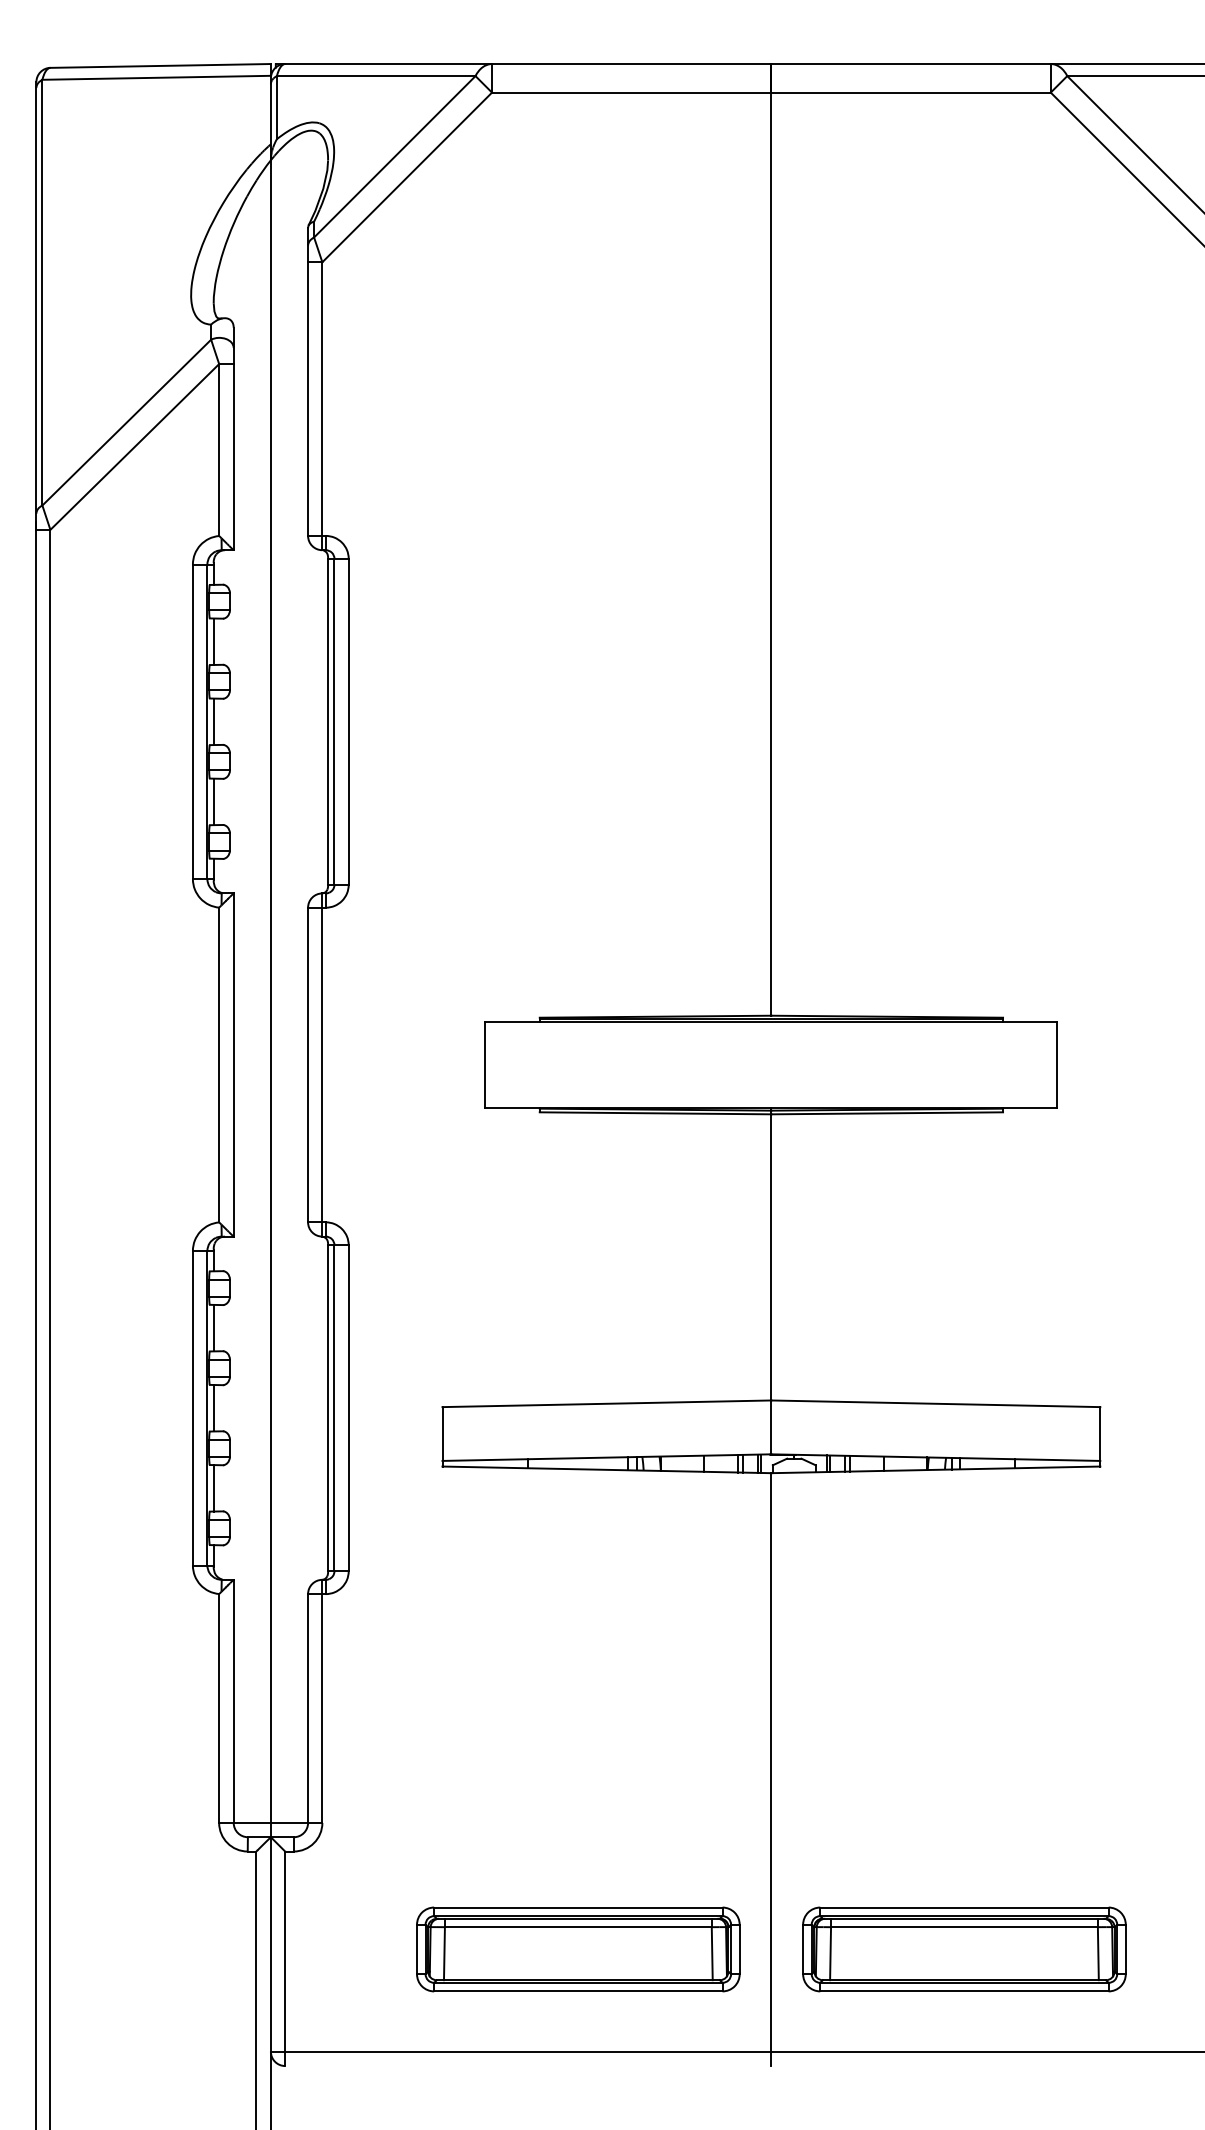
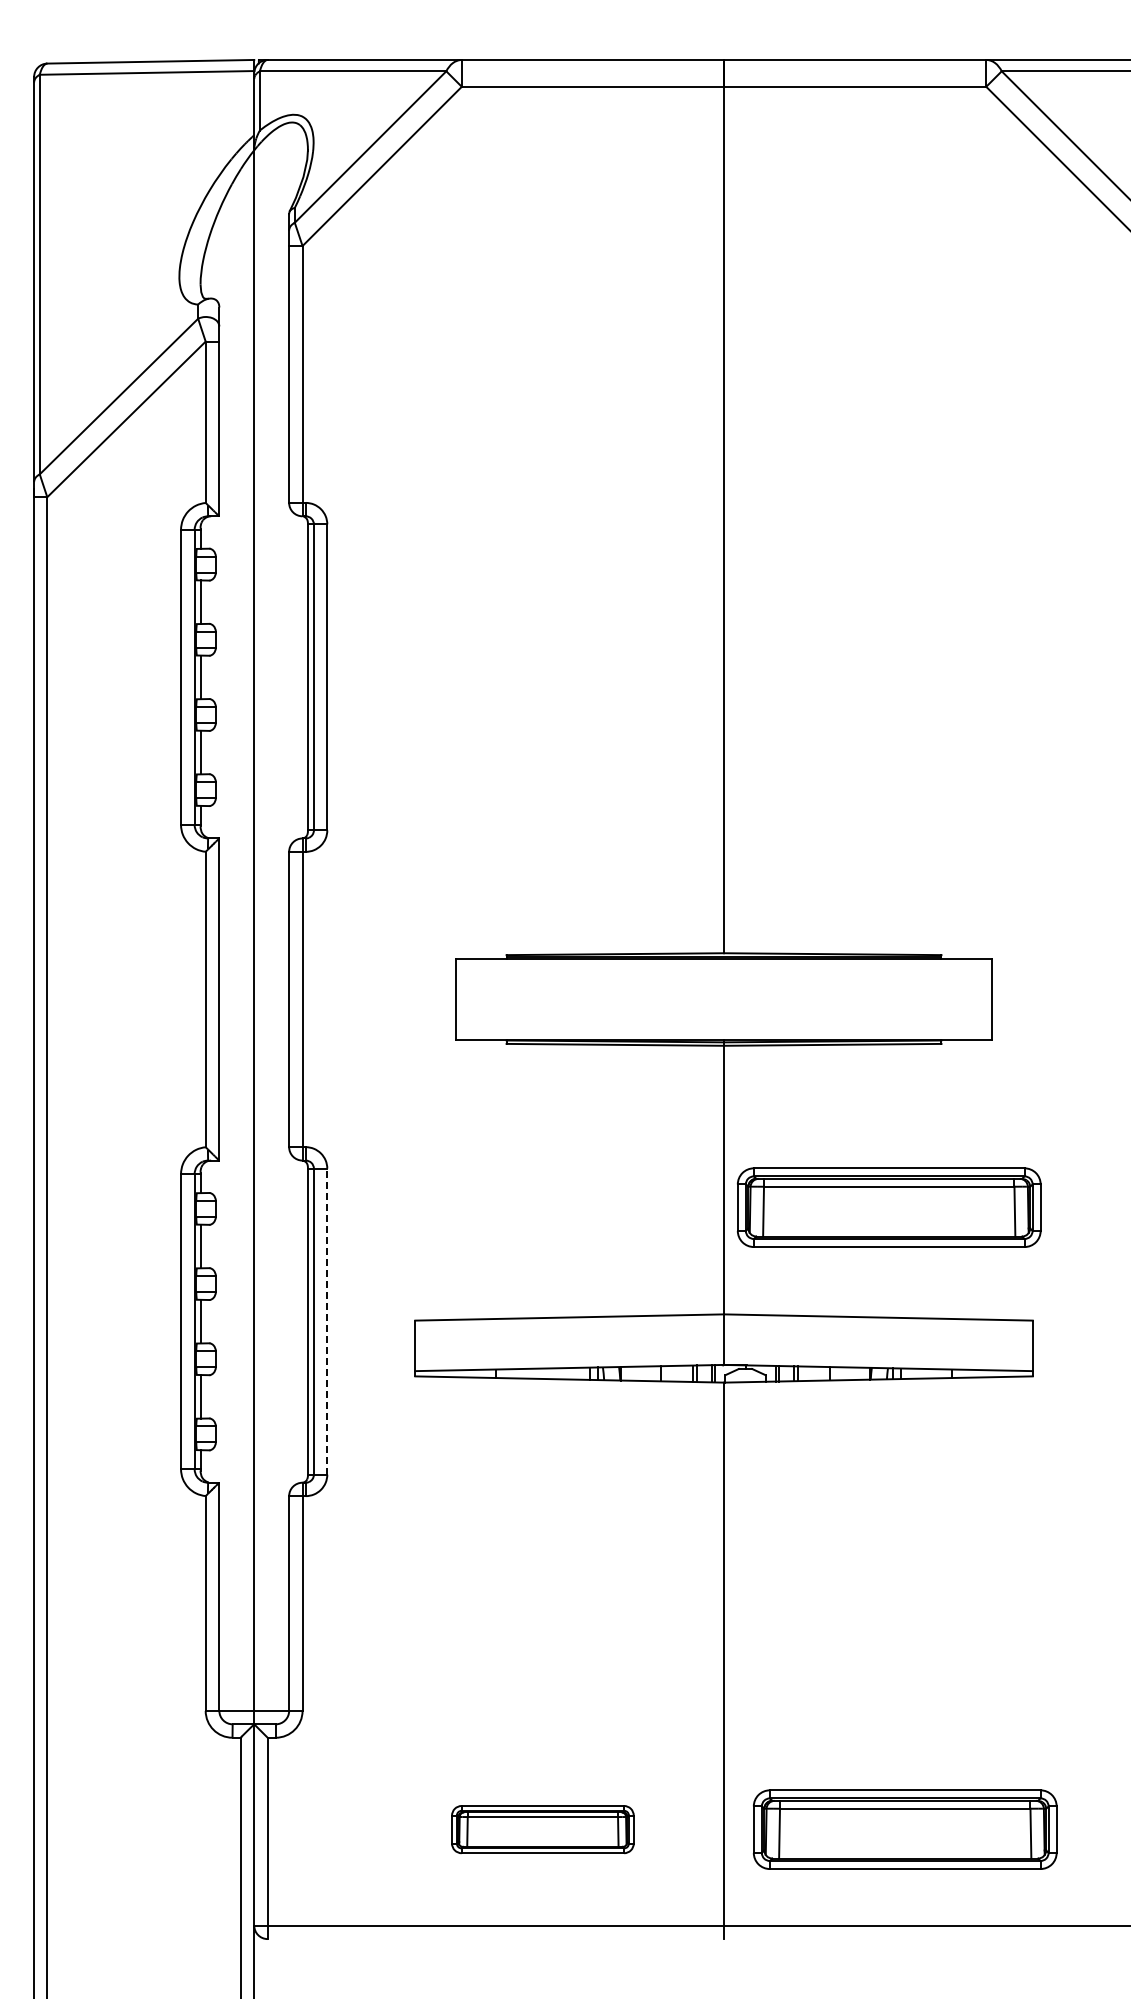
part: (946, 1286) -> (888, 1207), added
line: (348, 1408) -> (327, 1321), solid -> dashed
part: (577, 1949) -> (542, 1829), size x0.6

